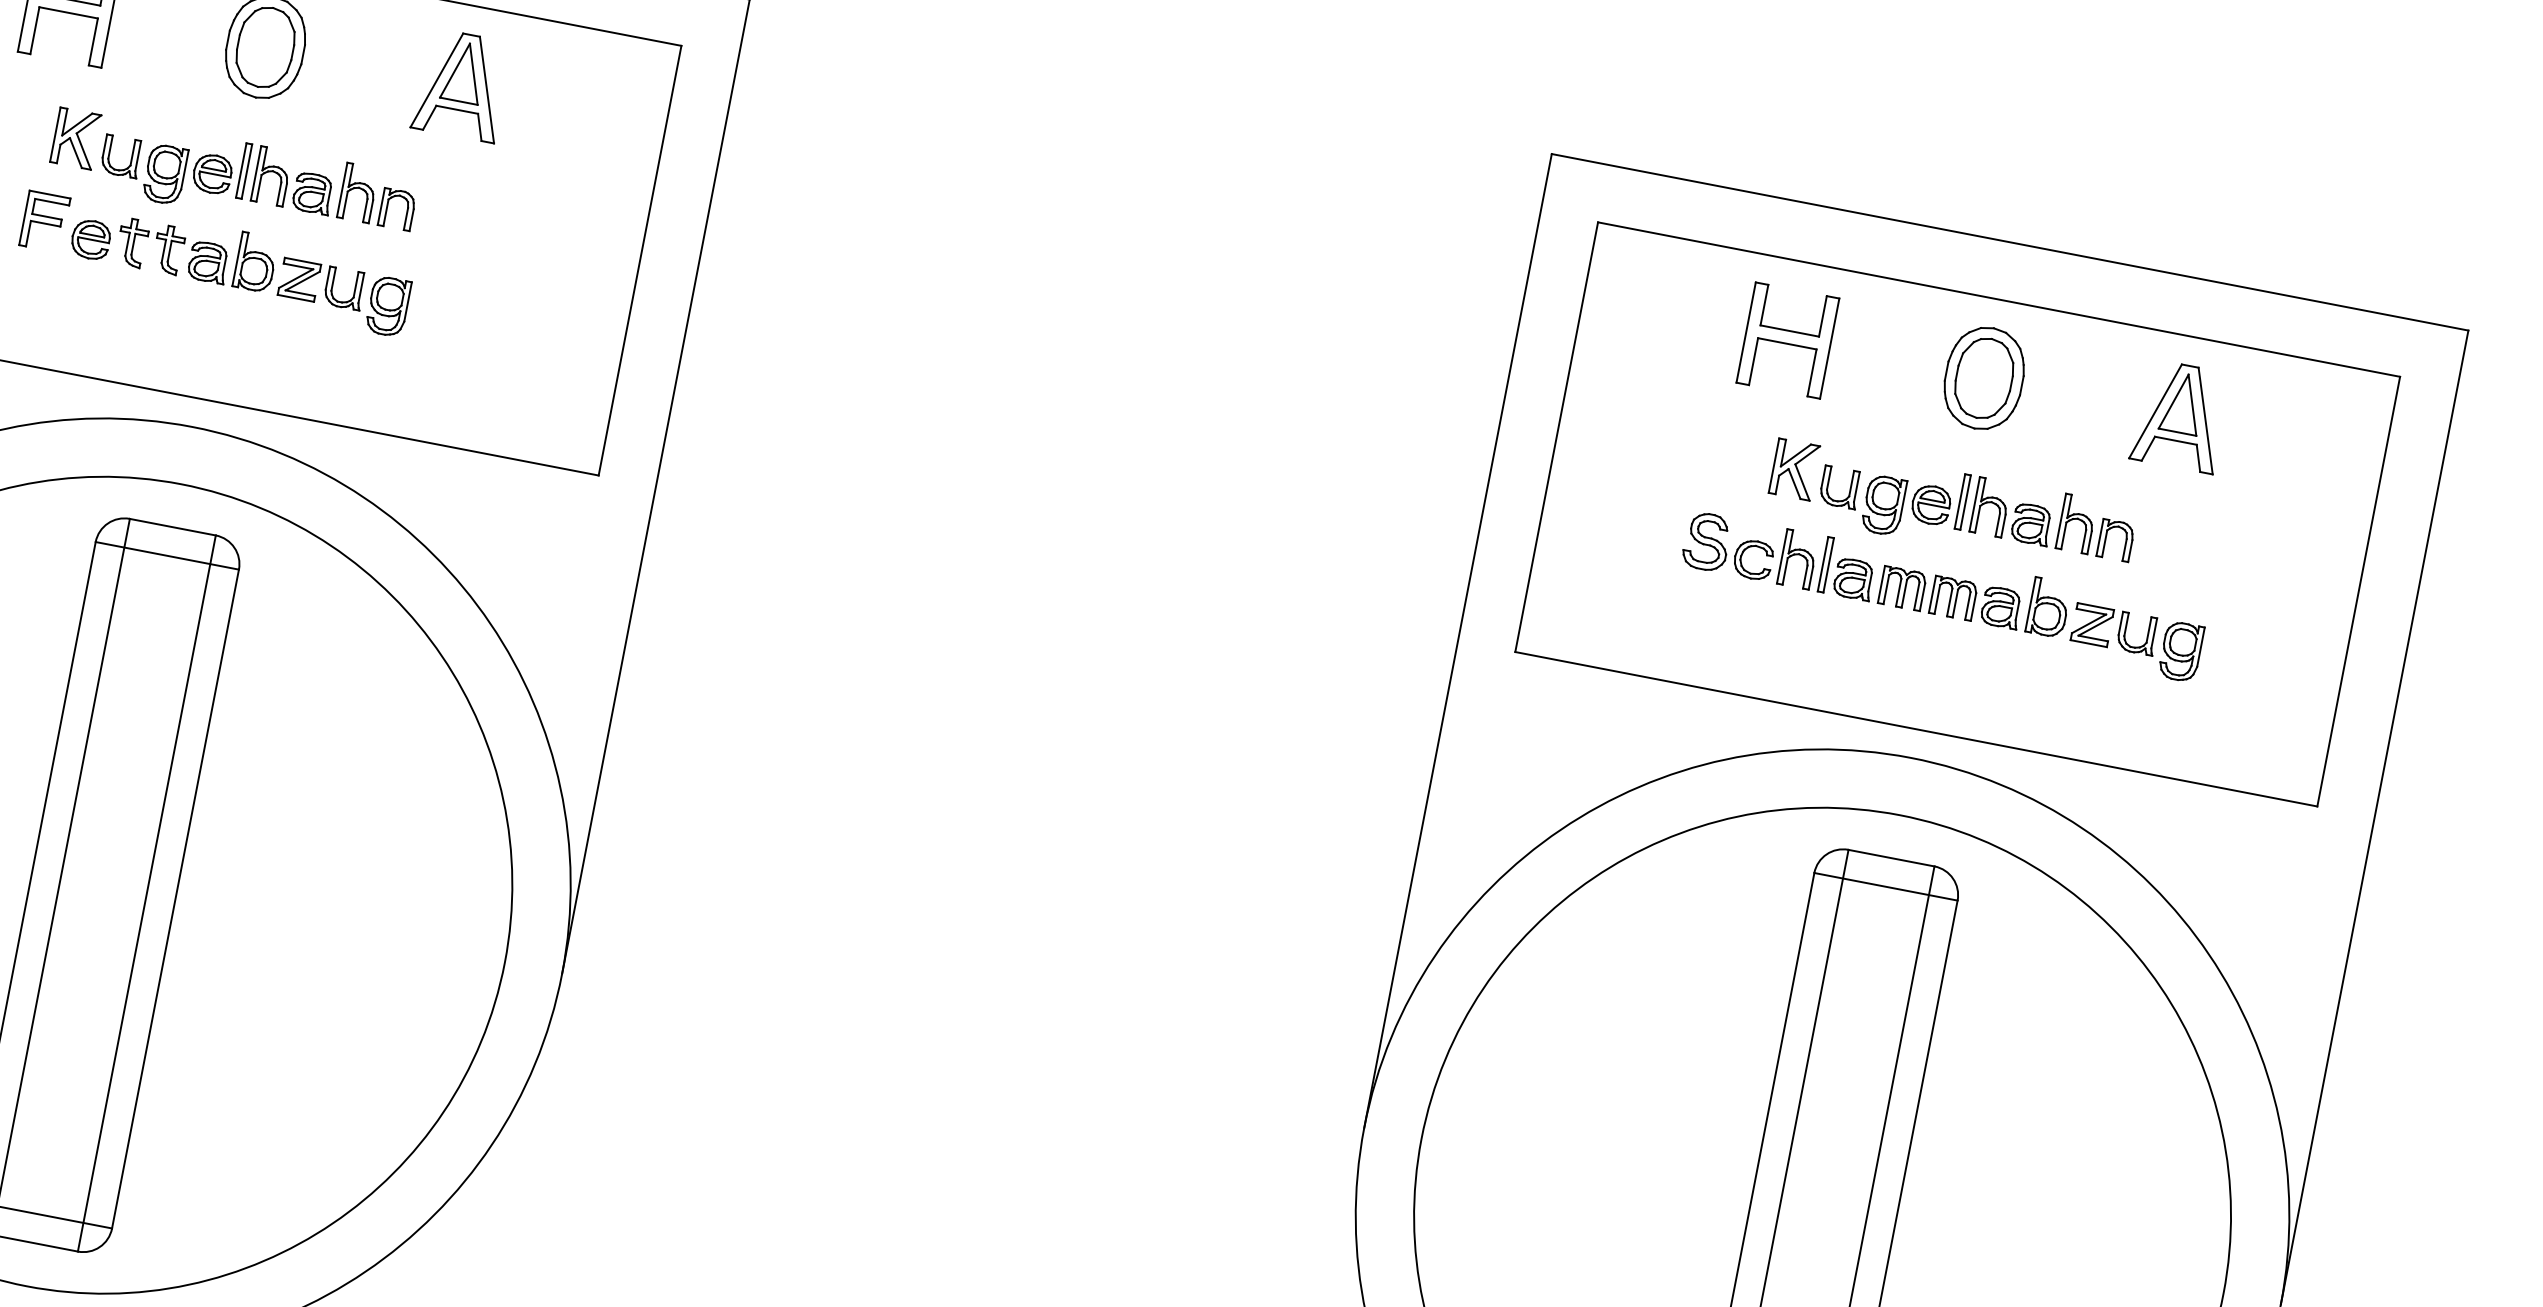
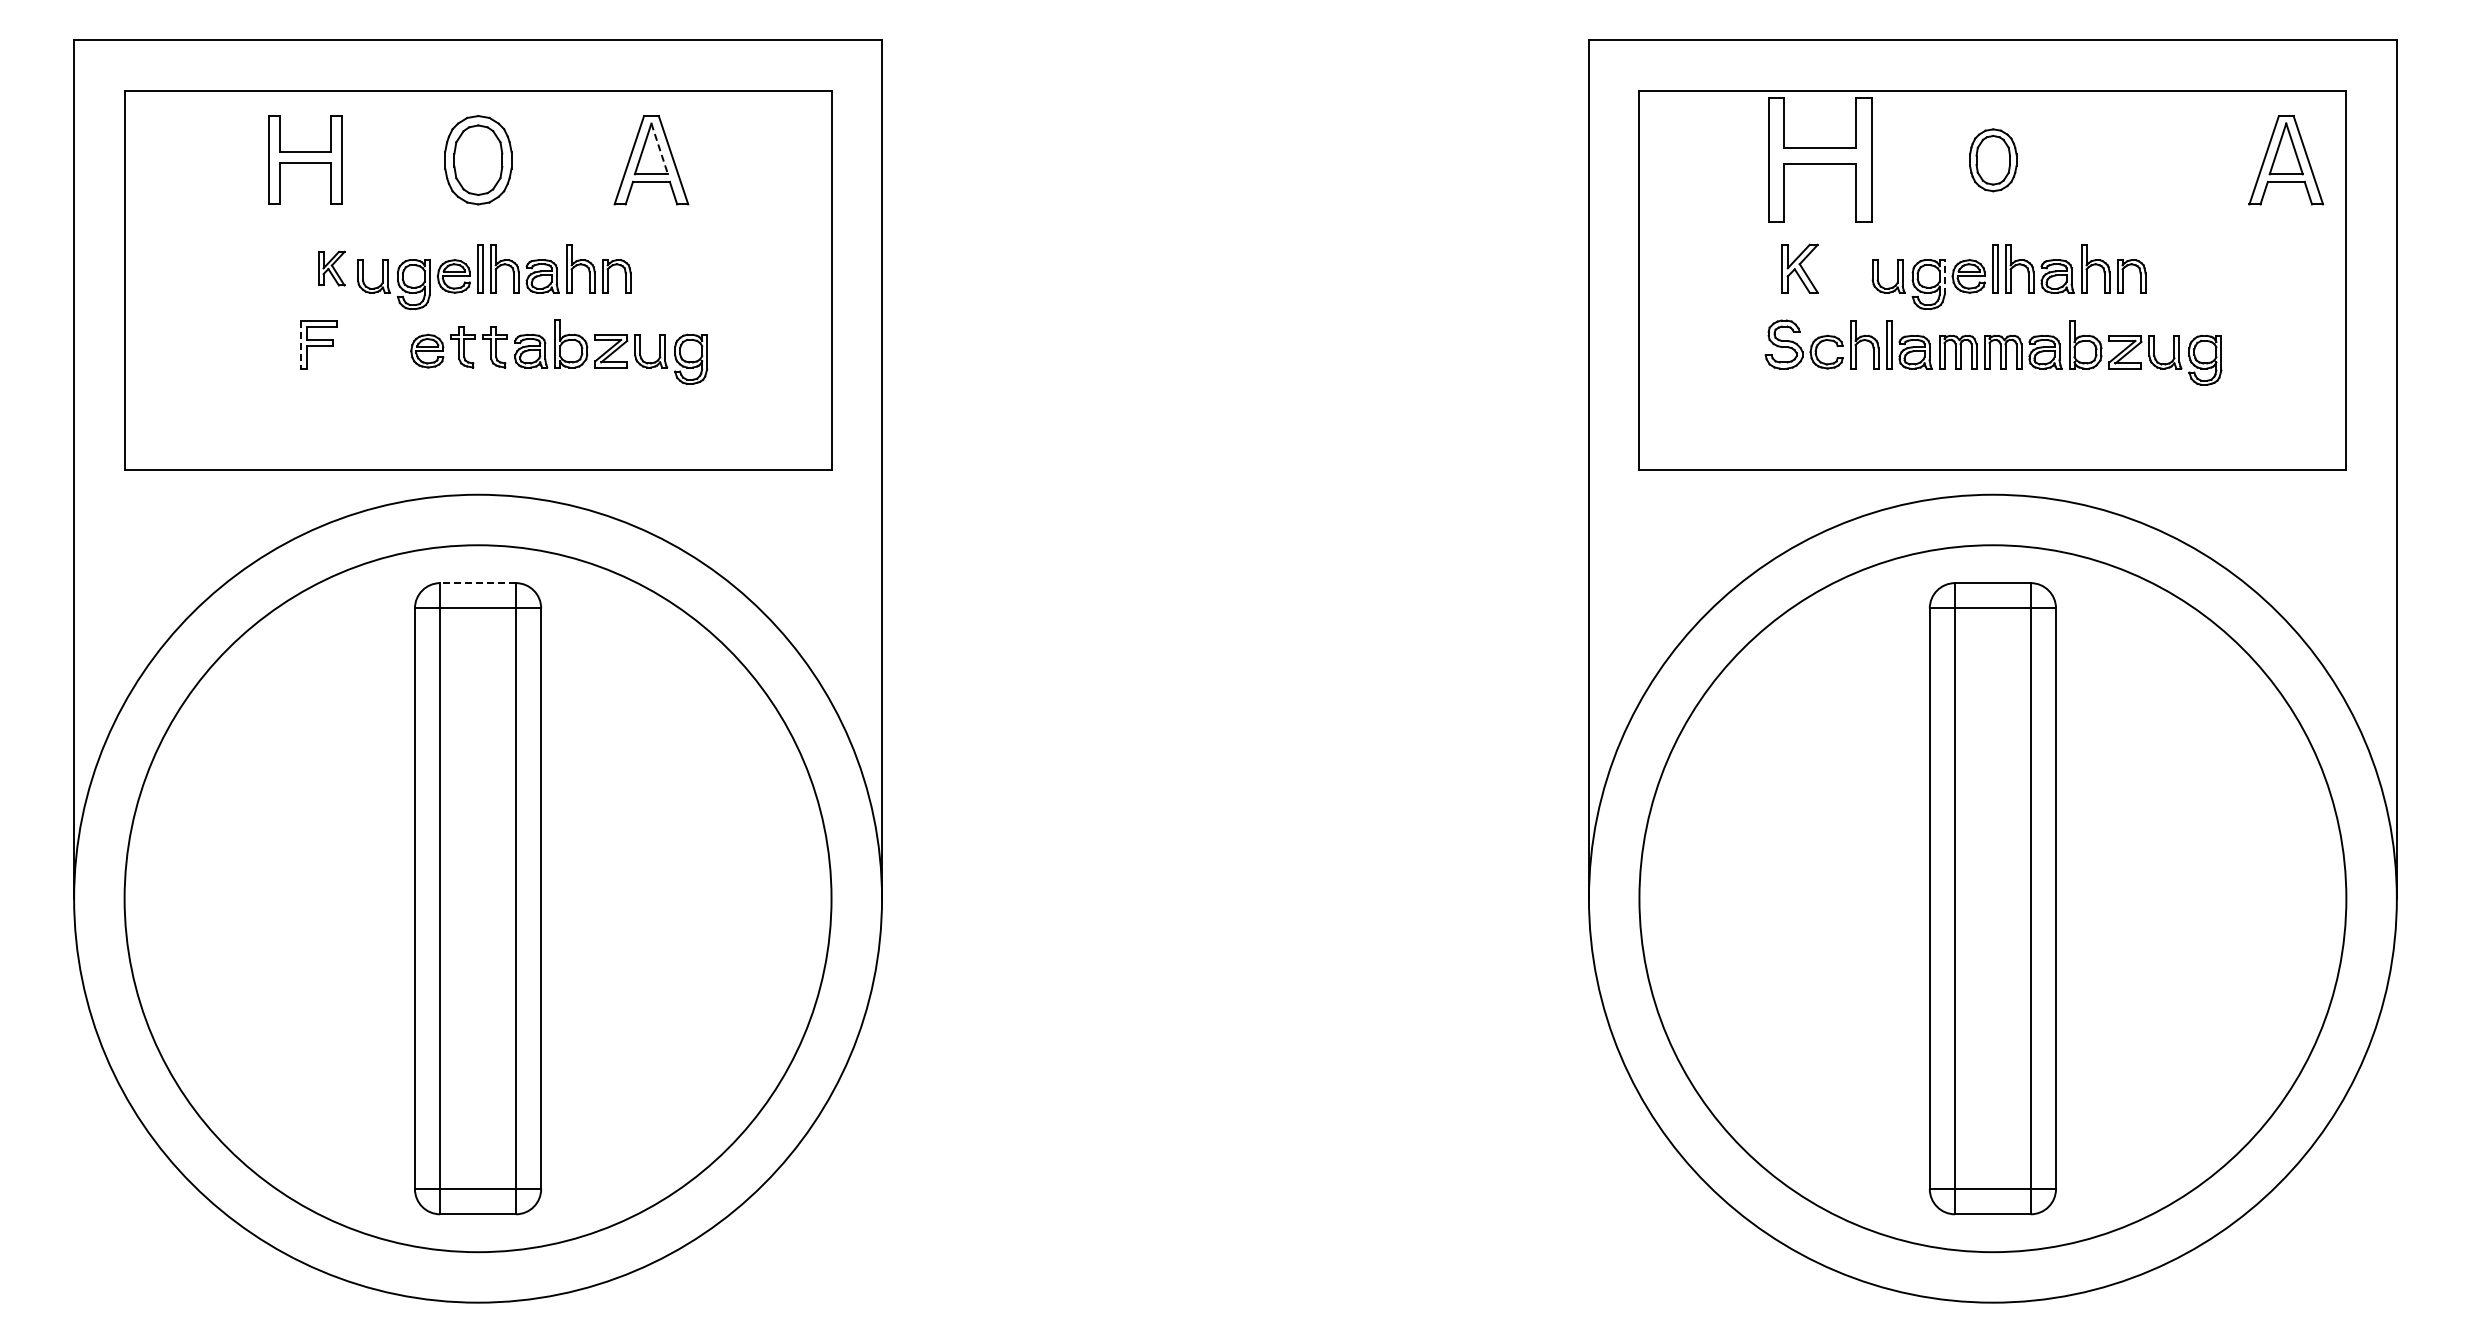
line: (473, 73) -> (659, 148), solid -> dashed
part: (75, 138) -> (331, 268), size x0.7
line: (24, 217) -> (301, 344), solid -> dashed
part: (240, 268) -> (559, 351), moved
part: (1787, 339) -> (1819, 159), size x1.4
part: (1984, 378) -> (1993, 160), size x0.7
part: (2180, 416) -> (2286, 160), moved
part: (1794, 469) -> (1799, 268), moved
line: (1903, 499) -> (1944, 276), solid -> dashed
line: (173, 527) -> (478, 583), solid -> dashed

